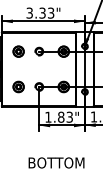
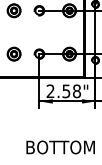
text: (59, 116) -> (64, 90), 1.83" -> 2.58"

